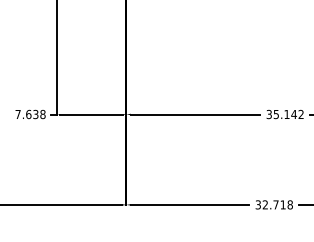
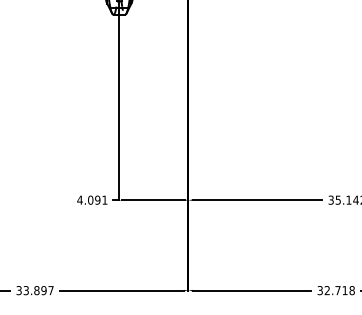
text: (30, 113) -> (92, 199), 7.638 -> 4.091

